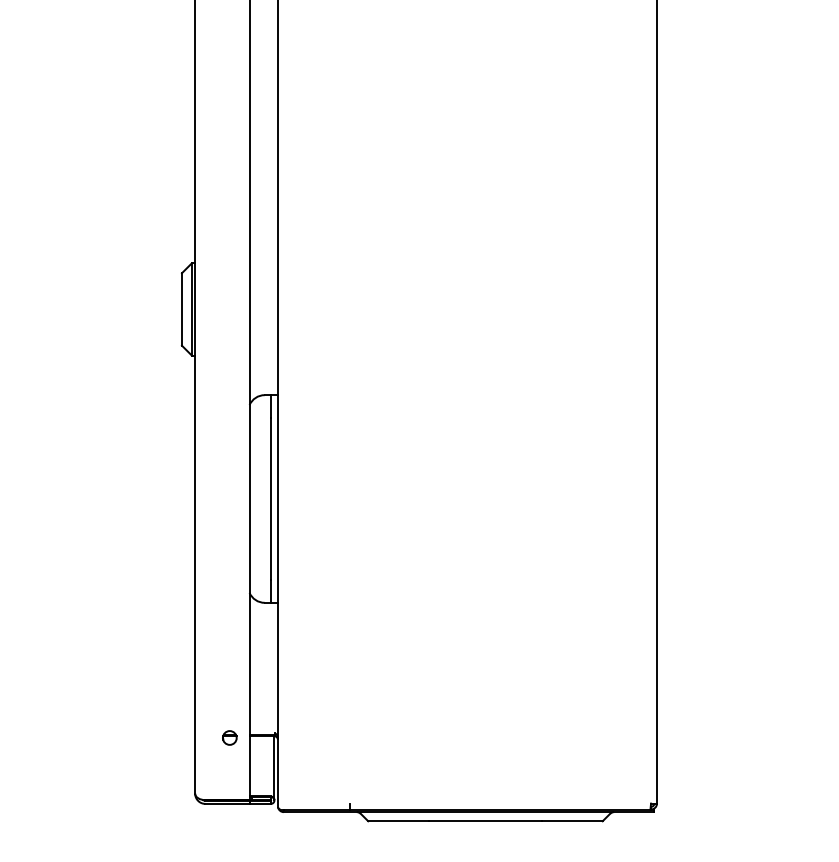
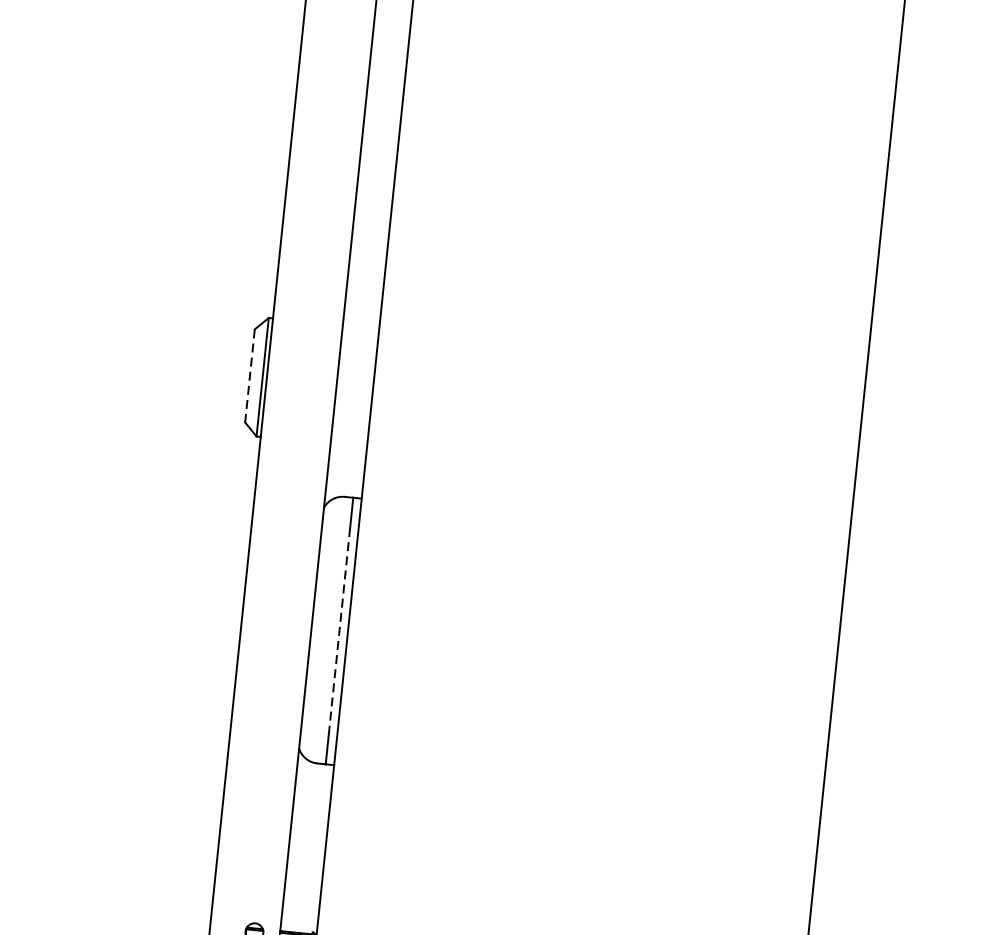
line: (182, 309) -> (250, 376), solid -> dashed
line: (271, 499) -> (339, 631), solid -> dashed

